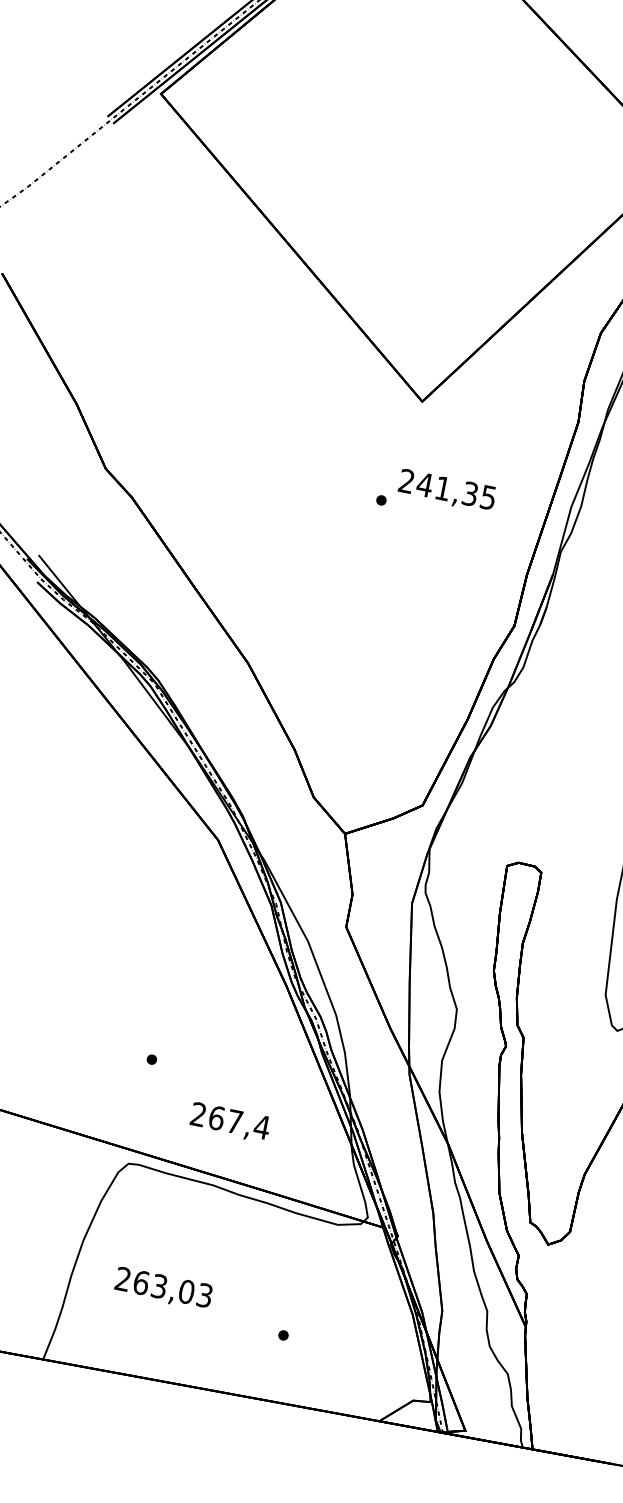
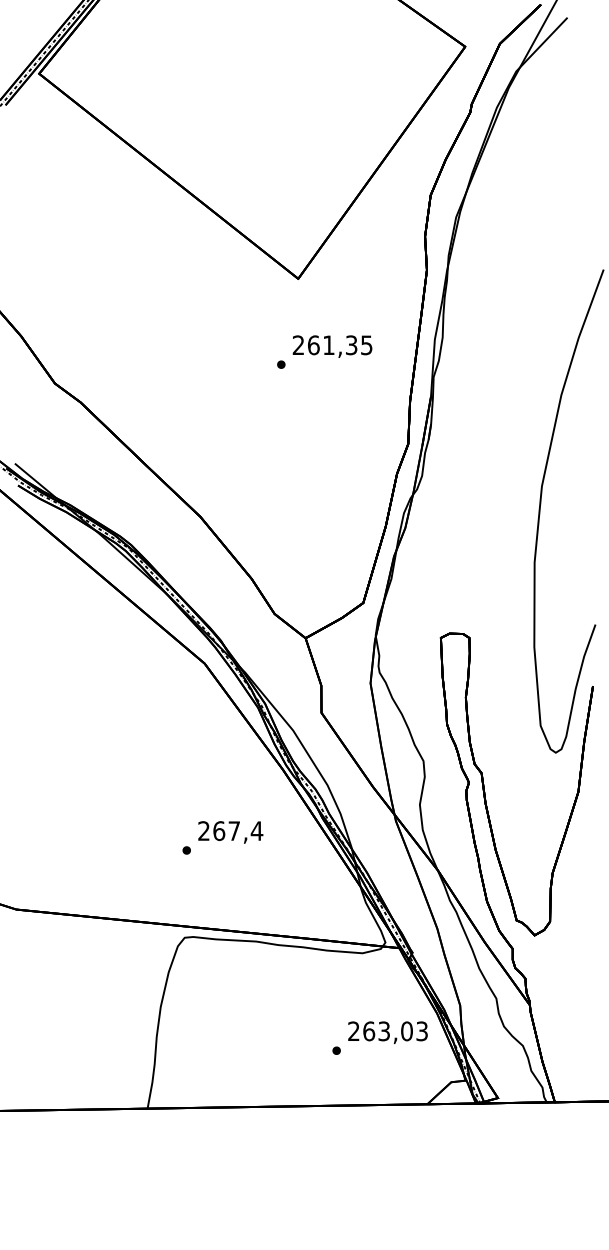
text: (424, 485) -> (313, 345), 241,35 -> 261,35
text: (229, 1122) -> (230, 832), moved
text: (163, 1288) -> (387, 1032), moved

